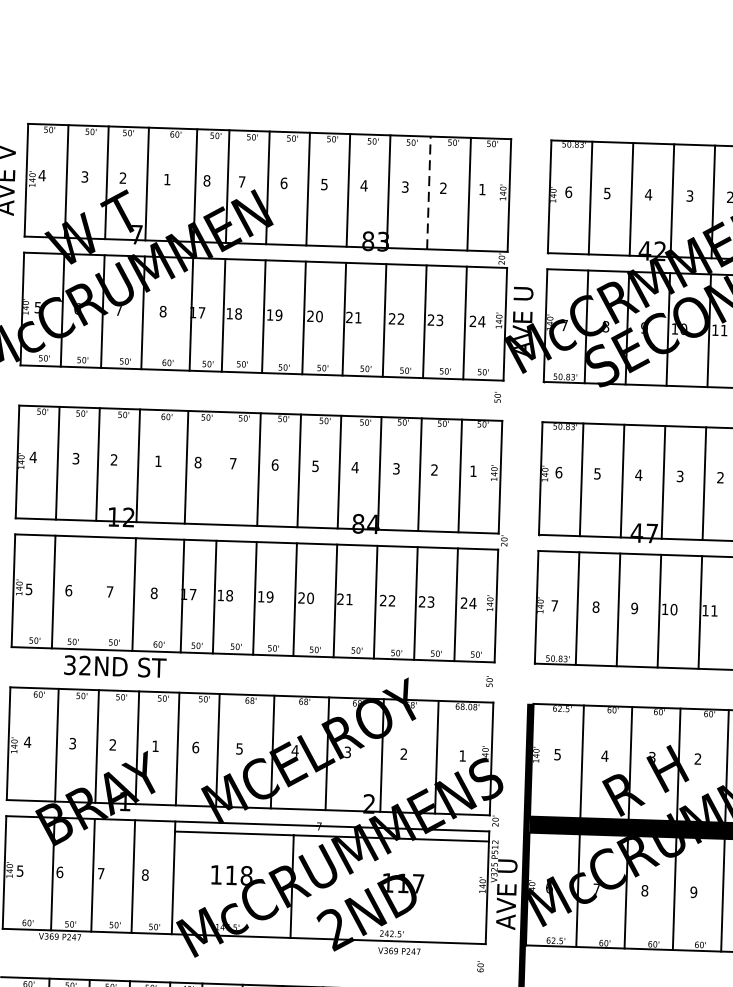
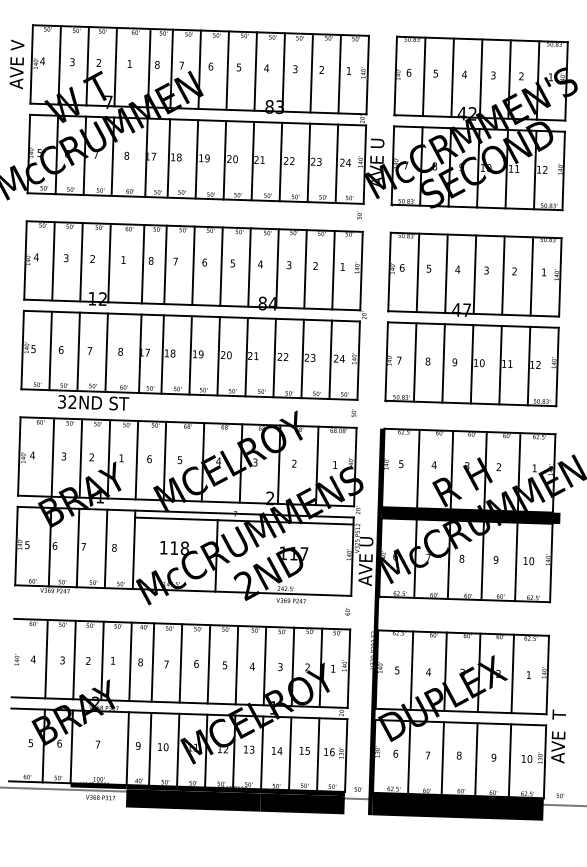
line: (428, 191) -> (311, 72), dashed -> solid
line: (218, 467) -> (165, 264), added
line: (93, 592) -> (78, 351), added

